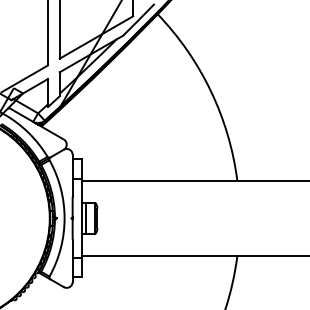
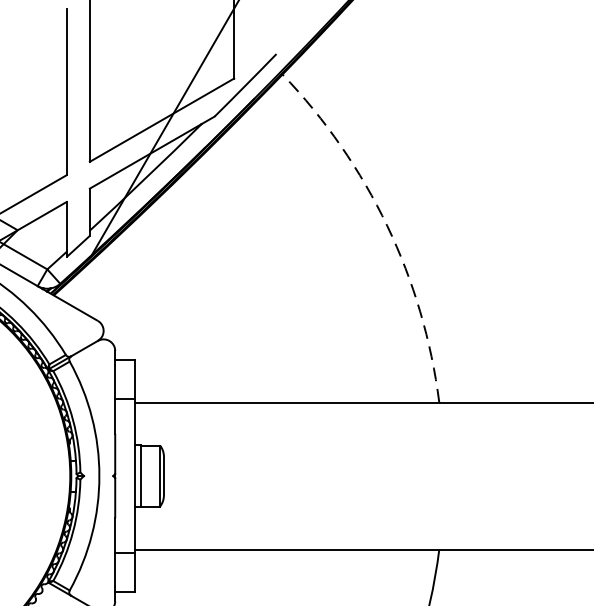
arc: (210, 91) -> (386, 226), solid -> dashed

